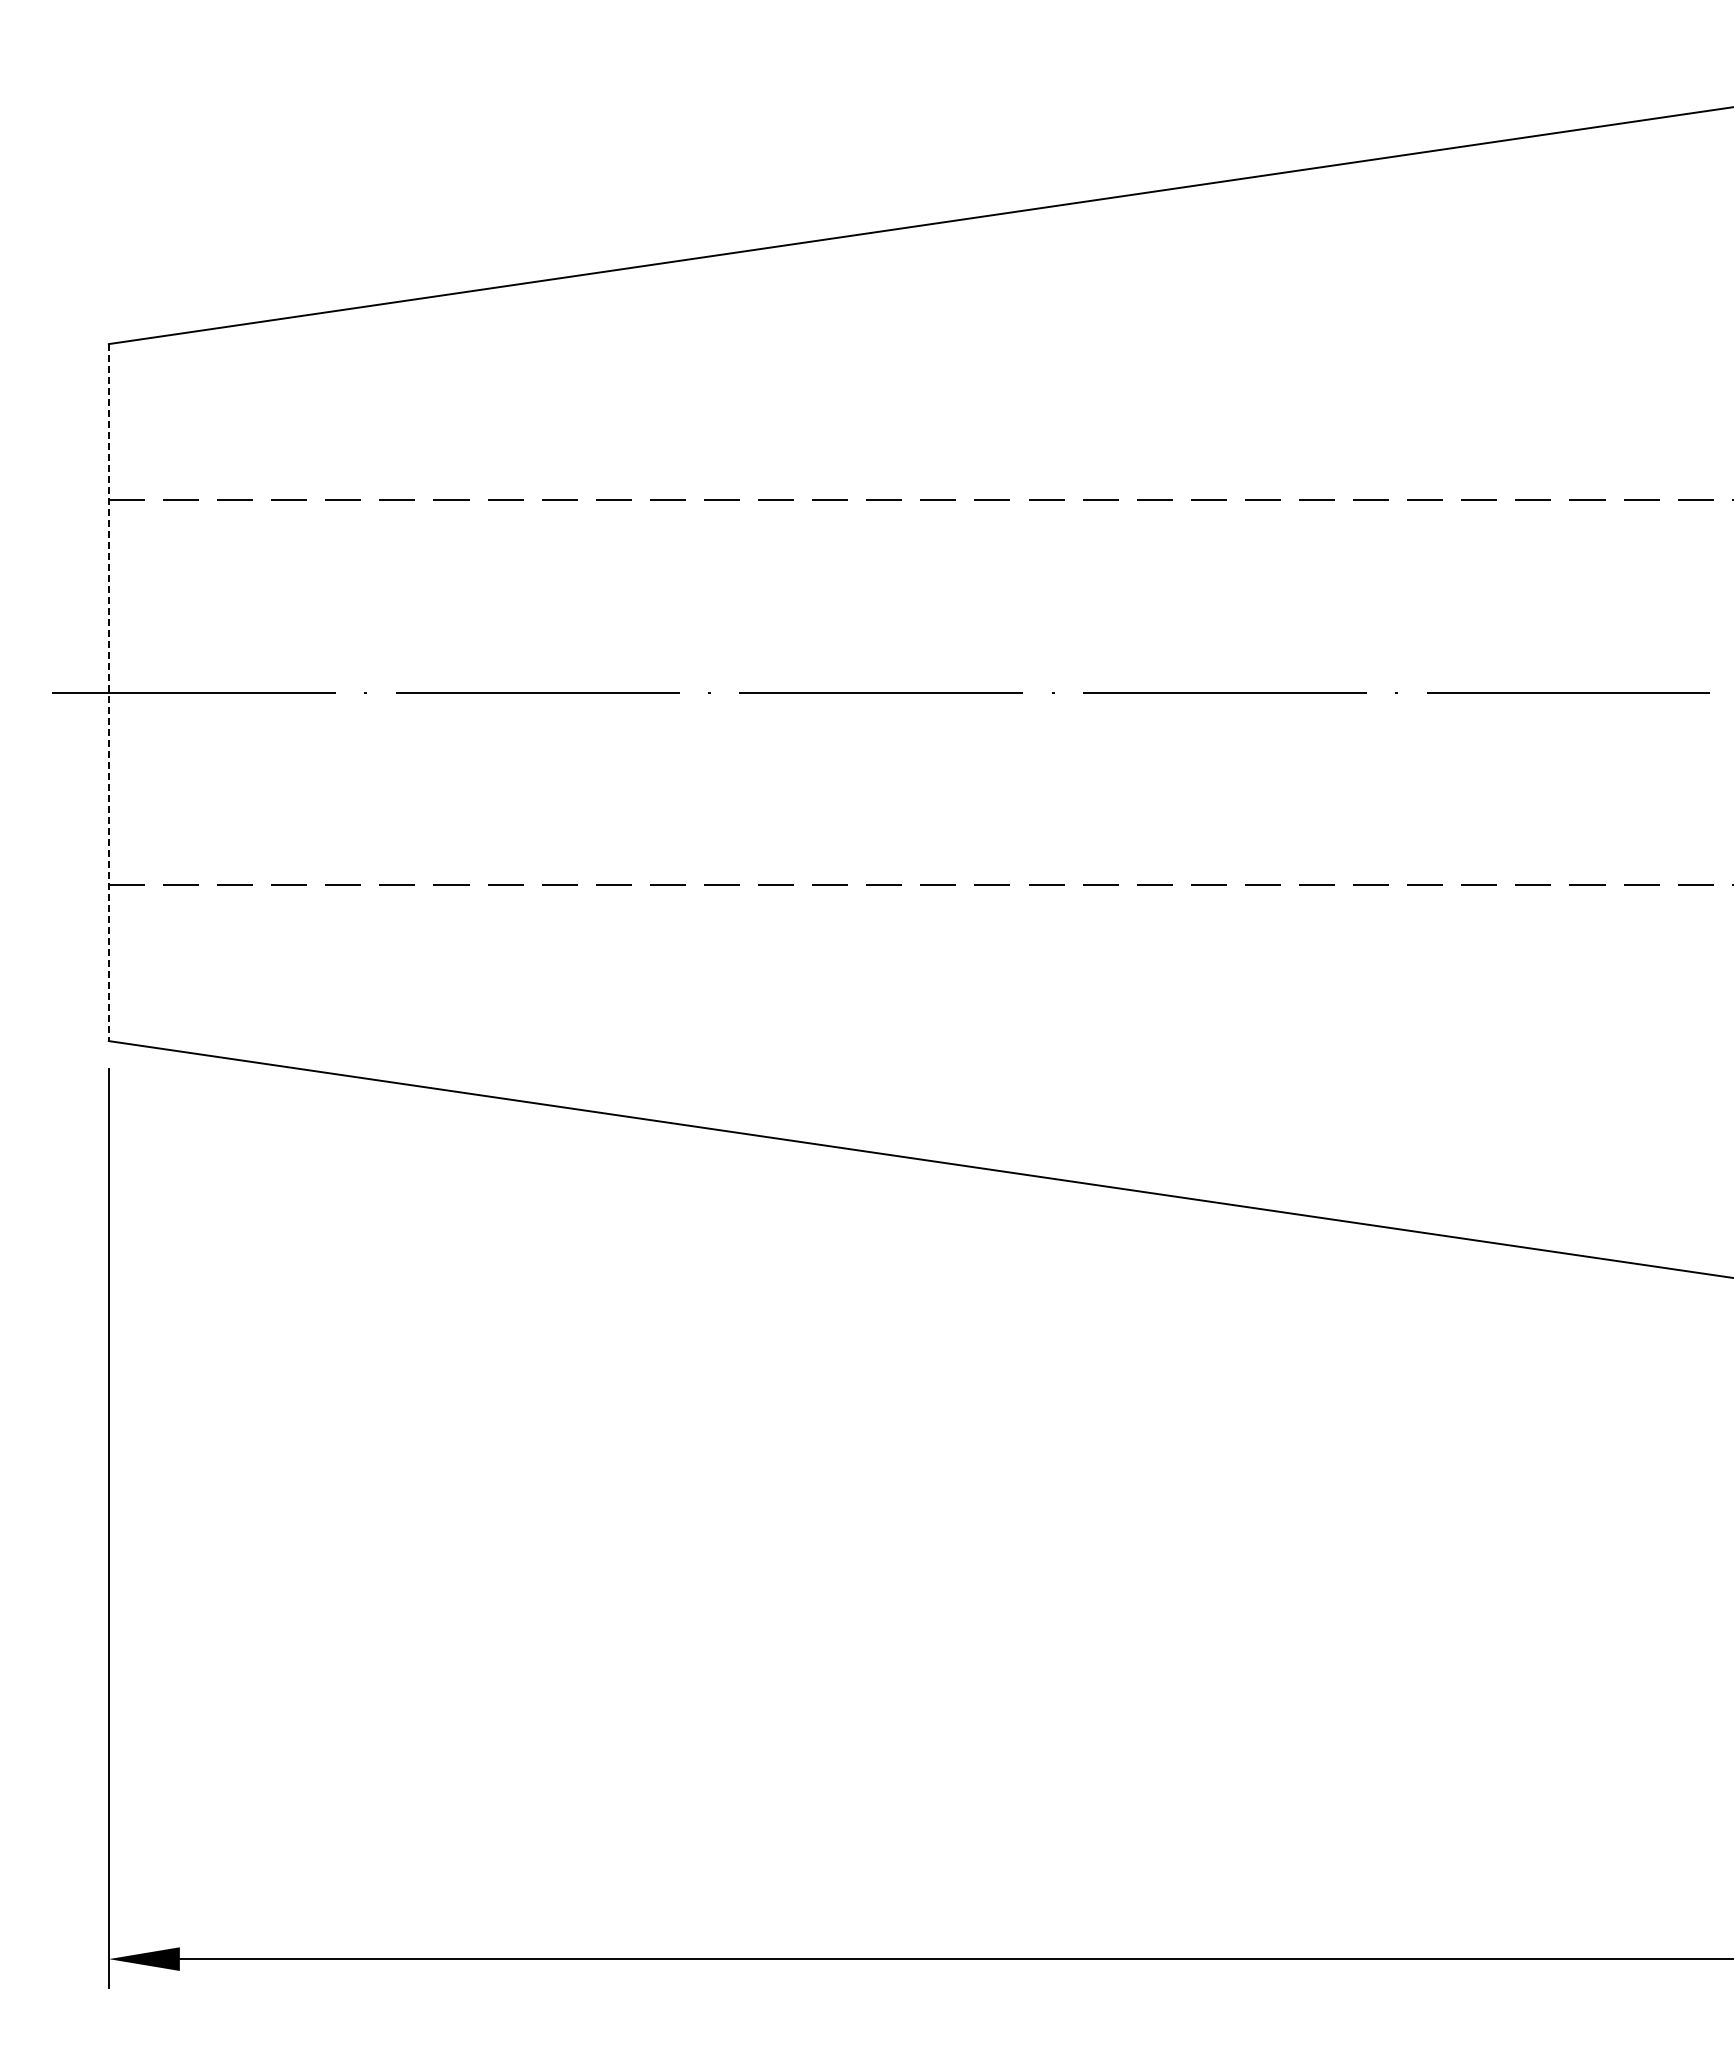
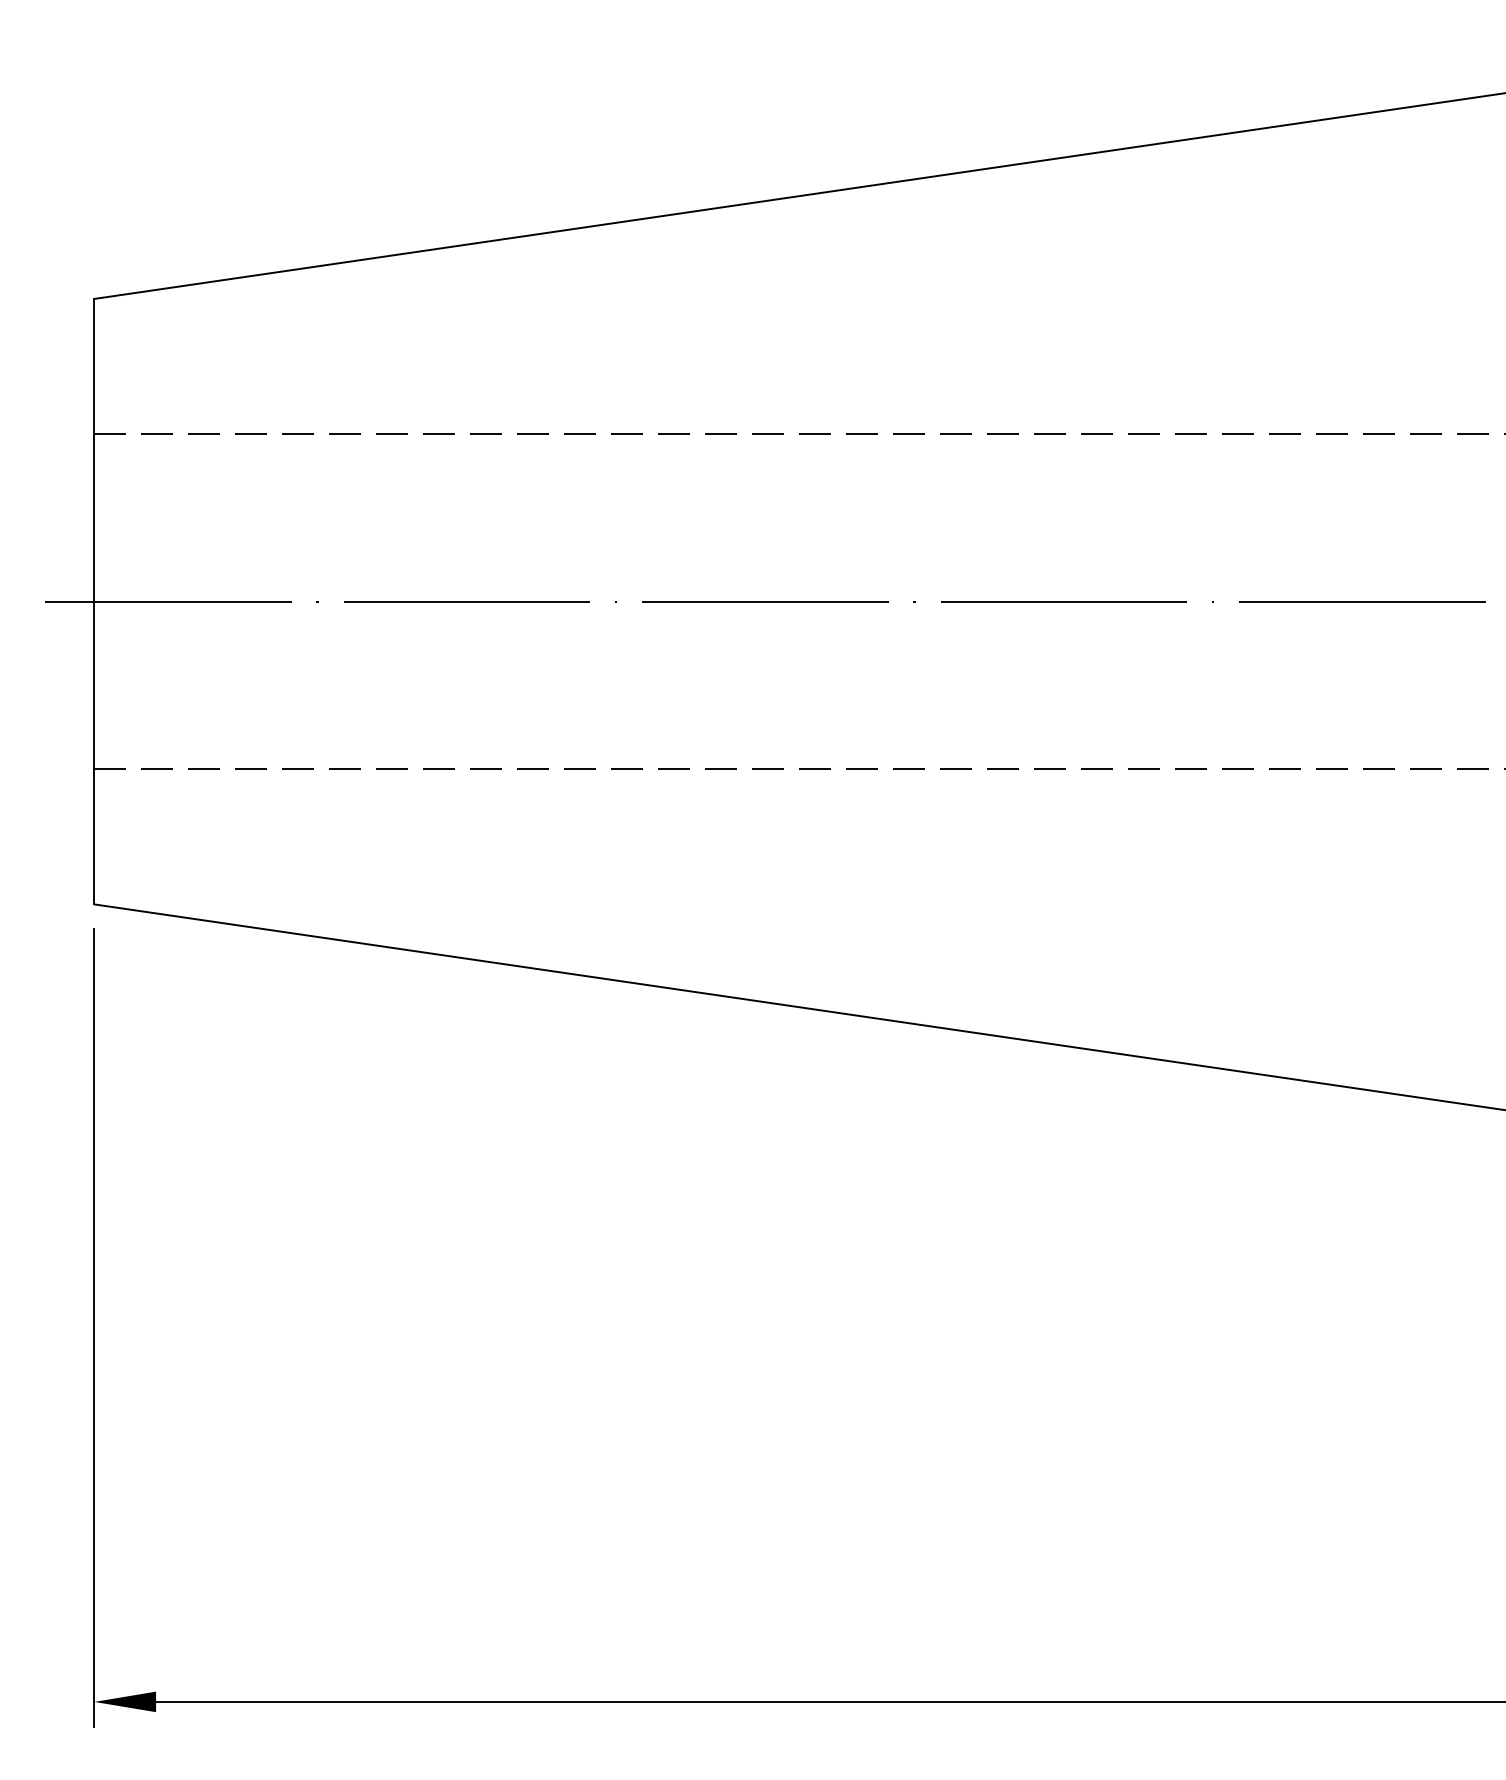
line: (108, 693) -> (94, 602), dashed -> solid

